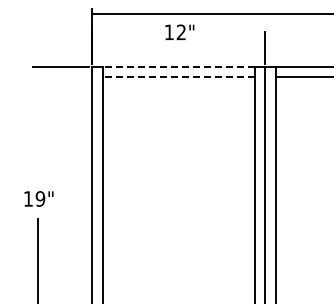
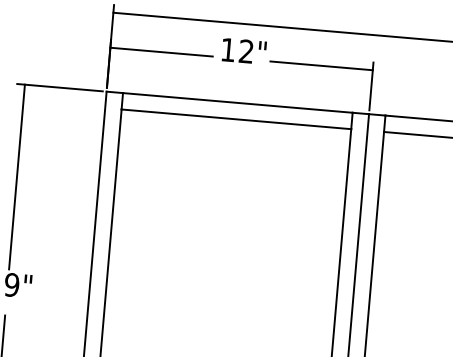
line: (125, 37) -> (161, 52), added
line: (231, 37) -> (321, 65), added
line: (178, 66) -> (237, 102), dashed -> solid
line: (178, 77) -> (236, 119), dashed -> solid
line: (37, 127) -> (16, 176), added

